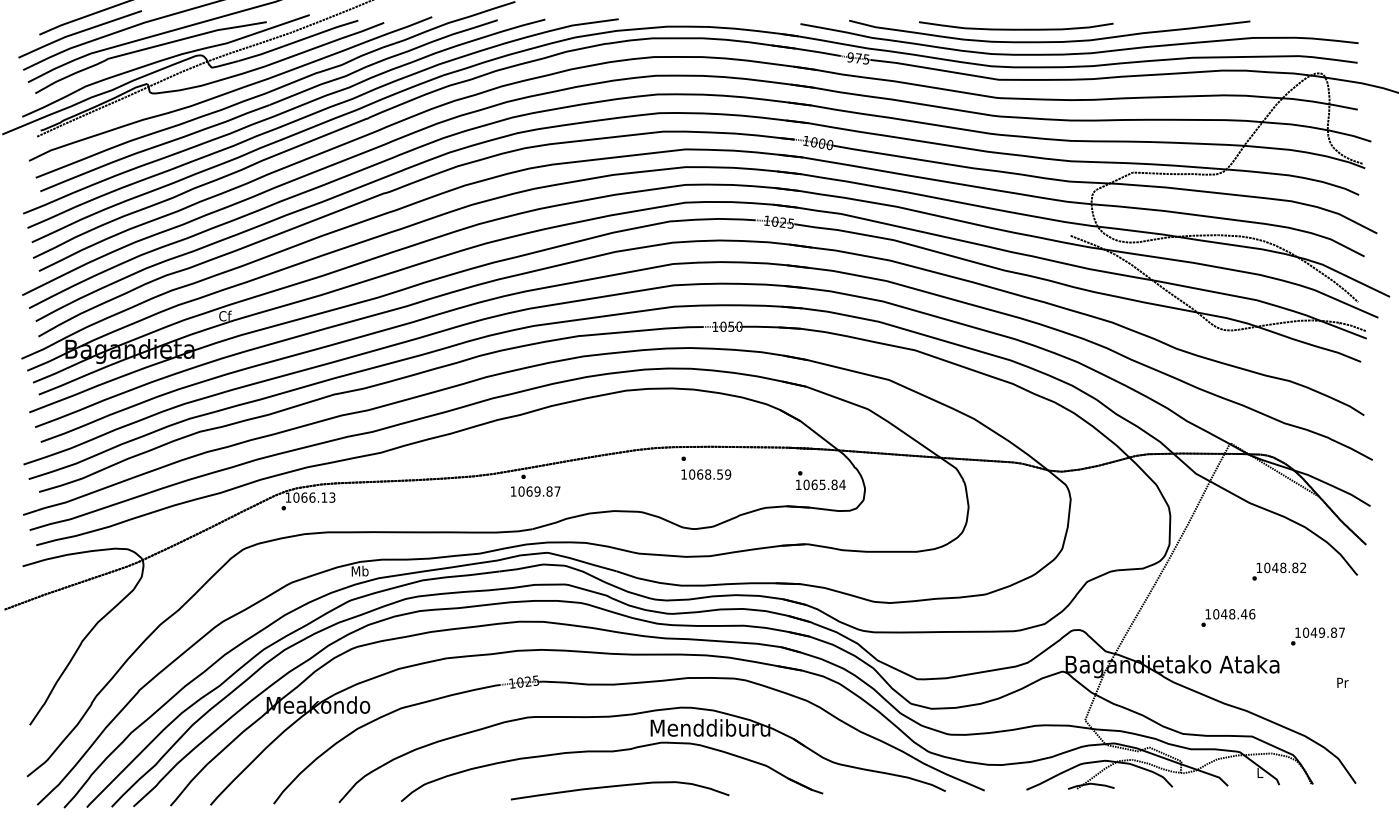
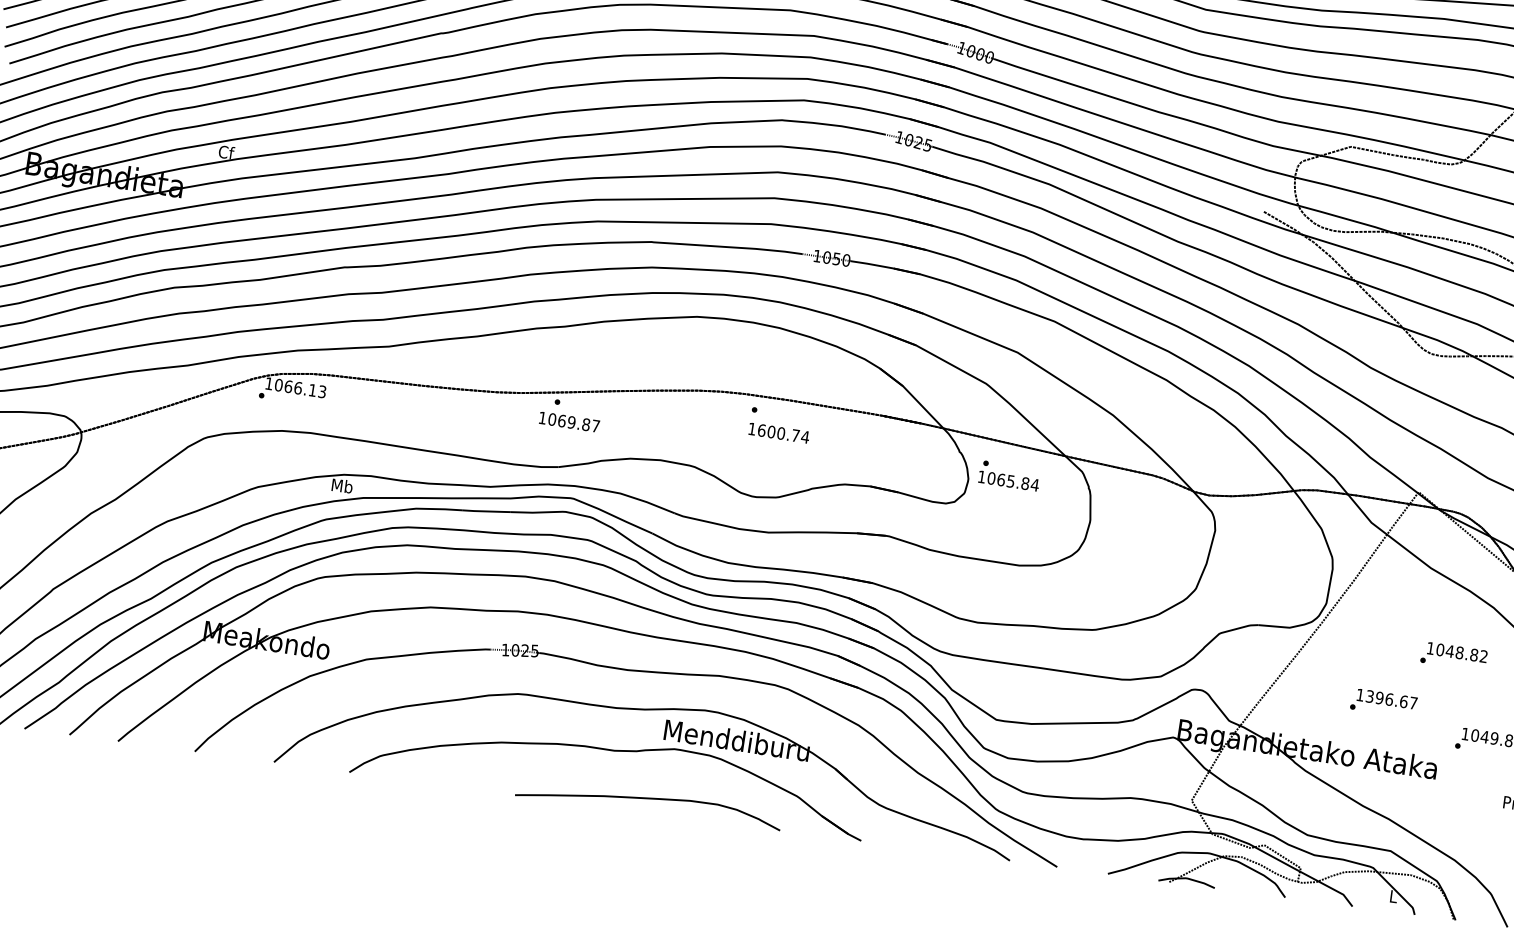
text: (710, 474) -> (784, 433), 1068.59 -> 1600.74
text: (820, 480) -> (1009, 475), moved
text: (1234, 614) -> (1392, 700), 1048.46 -> 1396.67
curve: (619, 786) -> (648, 799), moved

